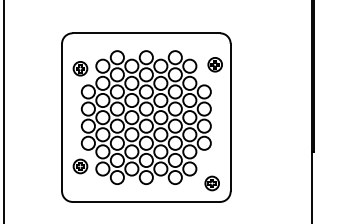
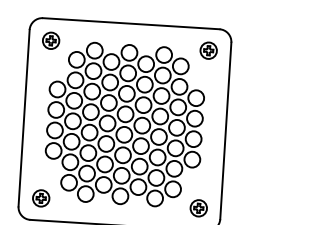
part: (214, 64) -> (207, 50), moved
part: (80, 68) -> (51, 40), moved
part: (80, 166) -> (41, 198), moved

